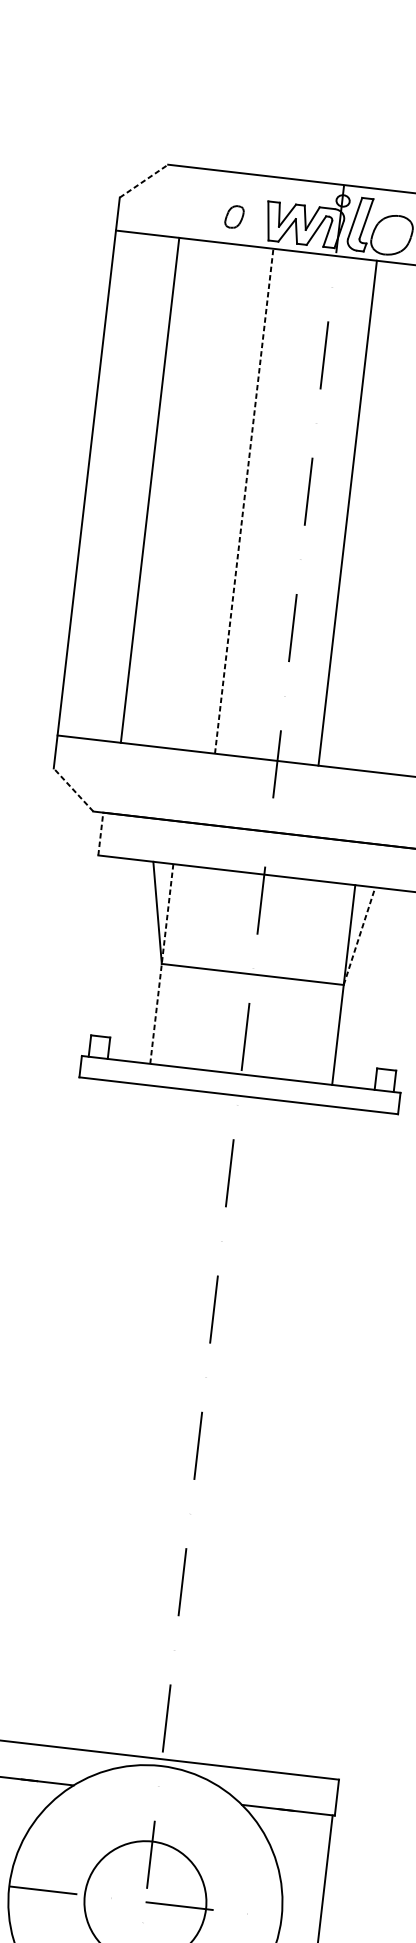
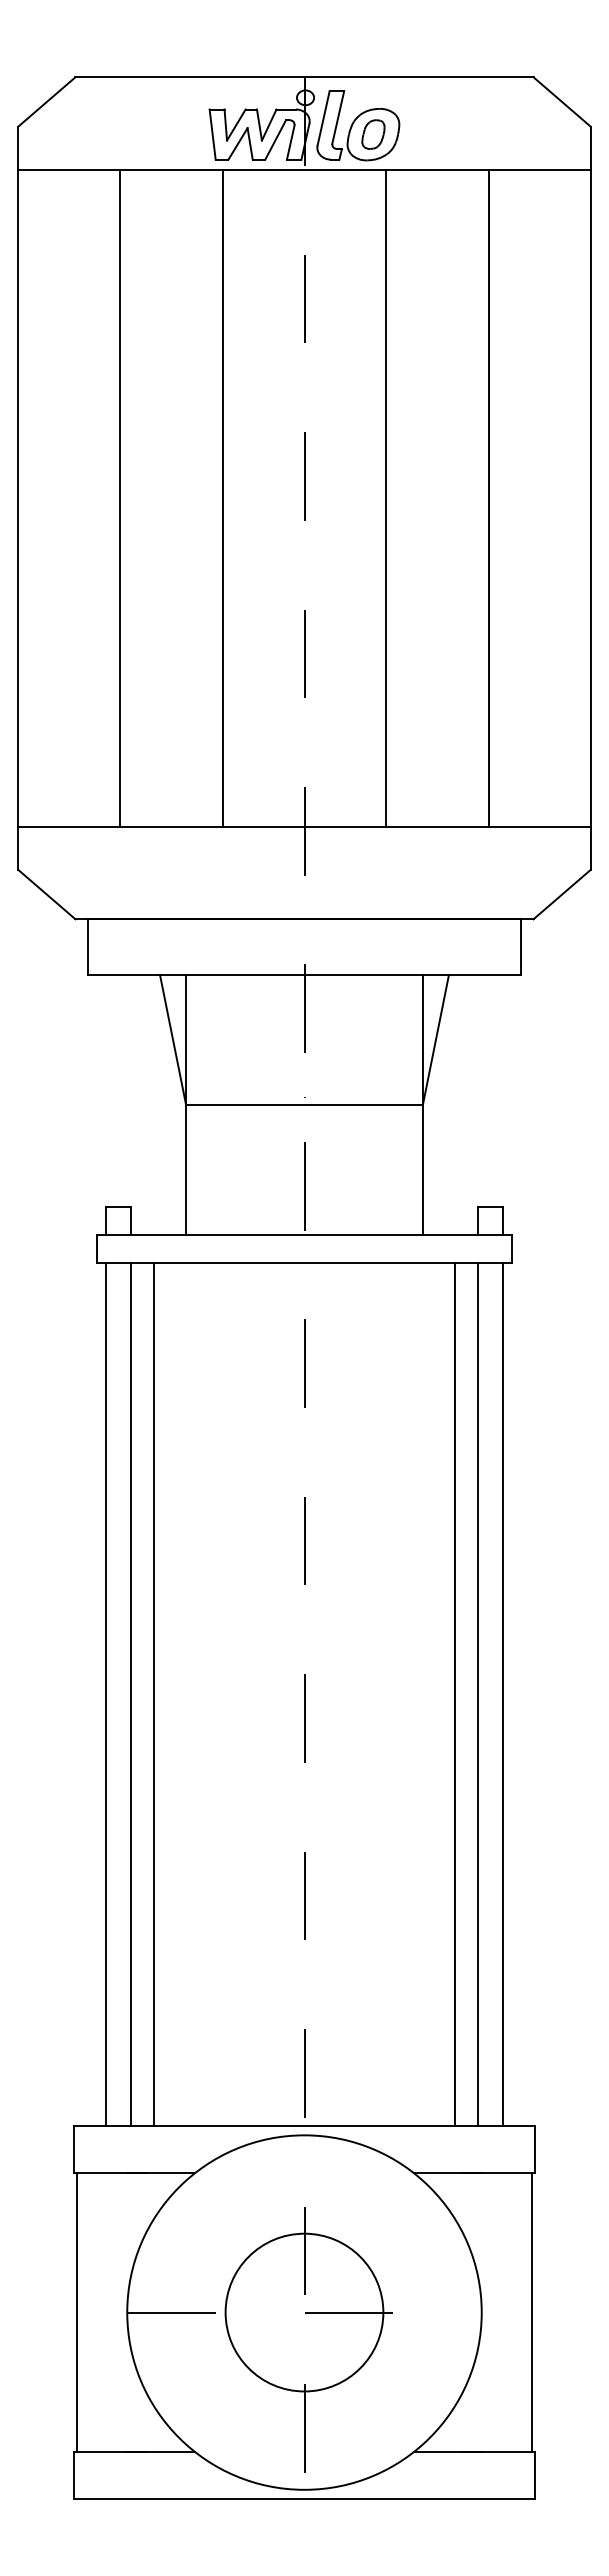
line: (143, 181) -> (46, 102), dashed -> solid
part: (234, 216) -> (373, 134), moved
line: (150, 489) -> (119, 497), moved
line: (244, 501) -> (223, 498), dashed -> solid
line: (347, 512) -> (385, 497), moved
line: (73, 789) -> (46, 894), dashed -> solid
line: (100, 834) -> (88, 947), dashed -> solid
line: (360, 935) -> (436, 1039), dashed -> solid
line: (162, 963) -> (186, 1104), dashed -> solid
line: (47, 1409) -> (105, 1694), added
line: (66, 1411) -> (130, 1694), added
line: (84, 1413) -> (153, 1694), added
line: (316, 1440) -> (455, 1694), added
line: (334, 1442) -> (478, 1694), added
line: (353, 1445) -> (503, 1694), added

